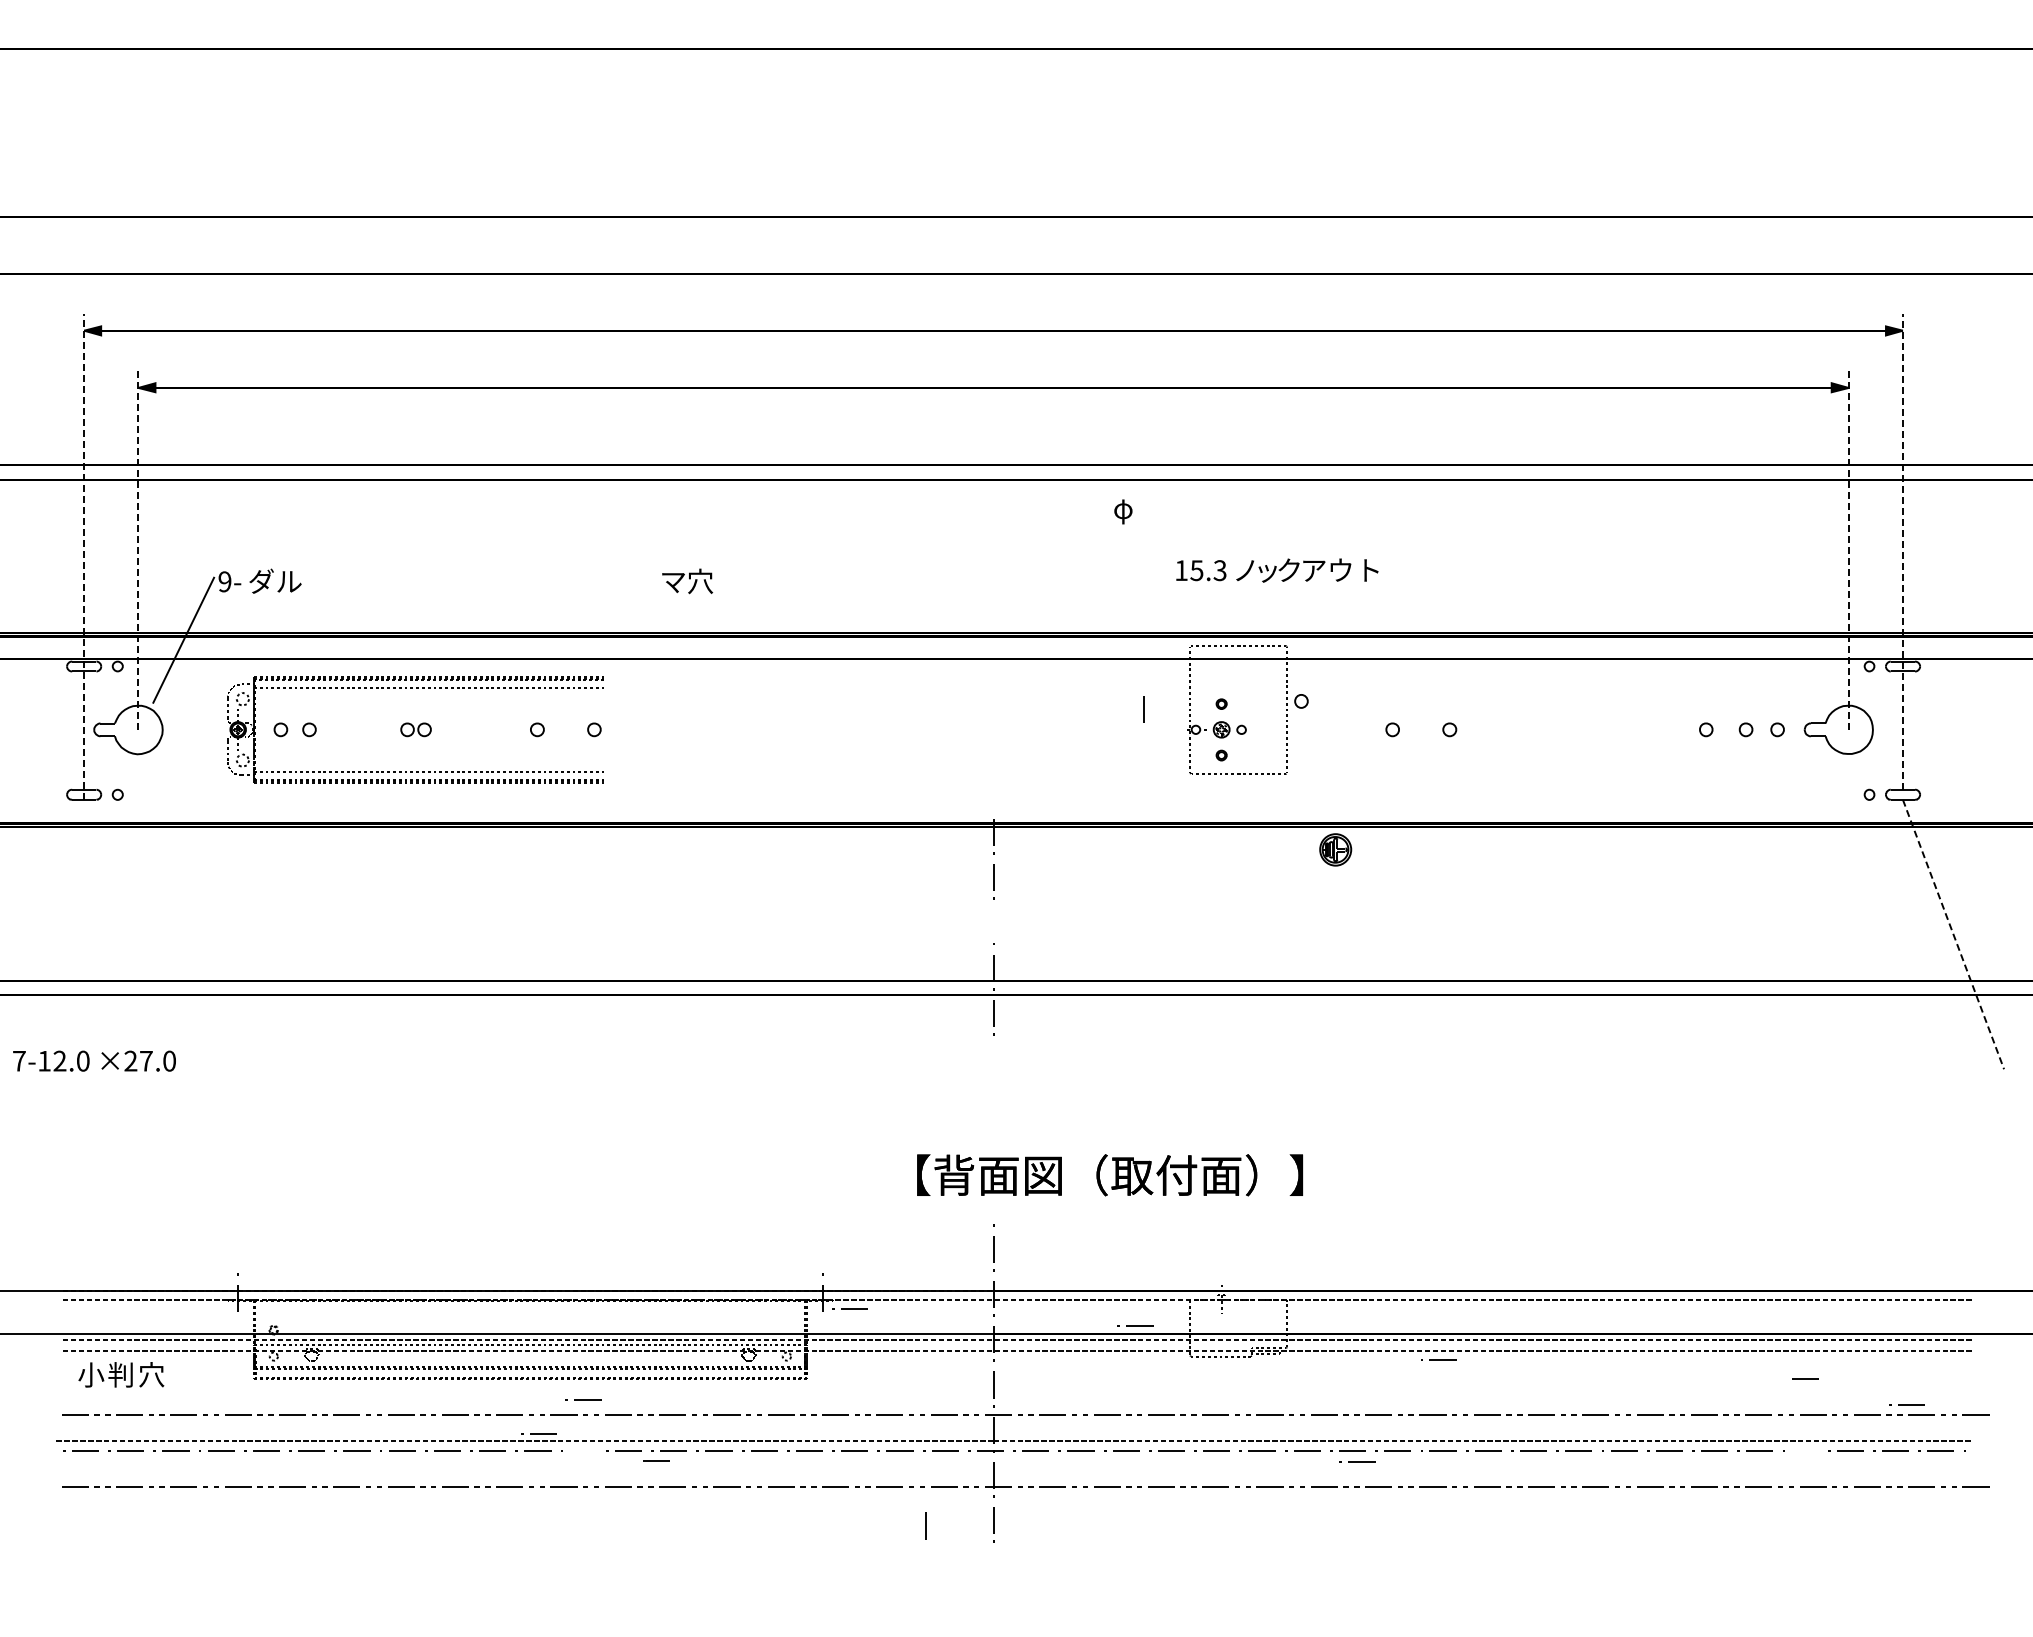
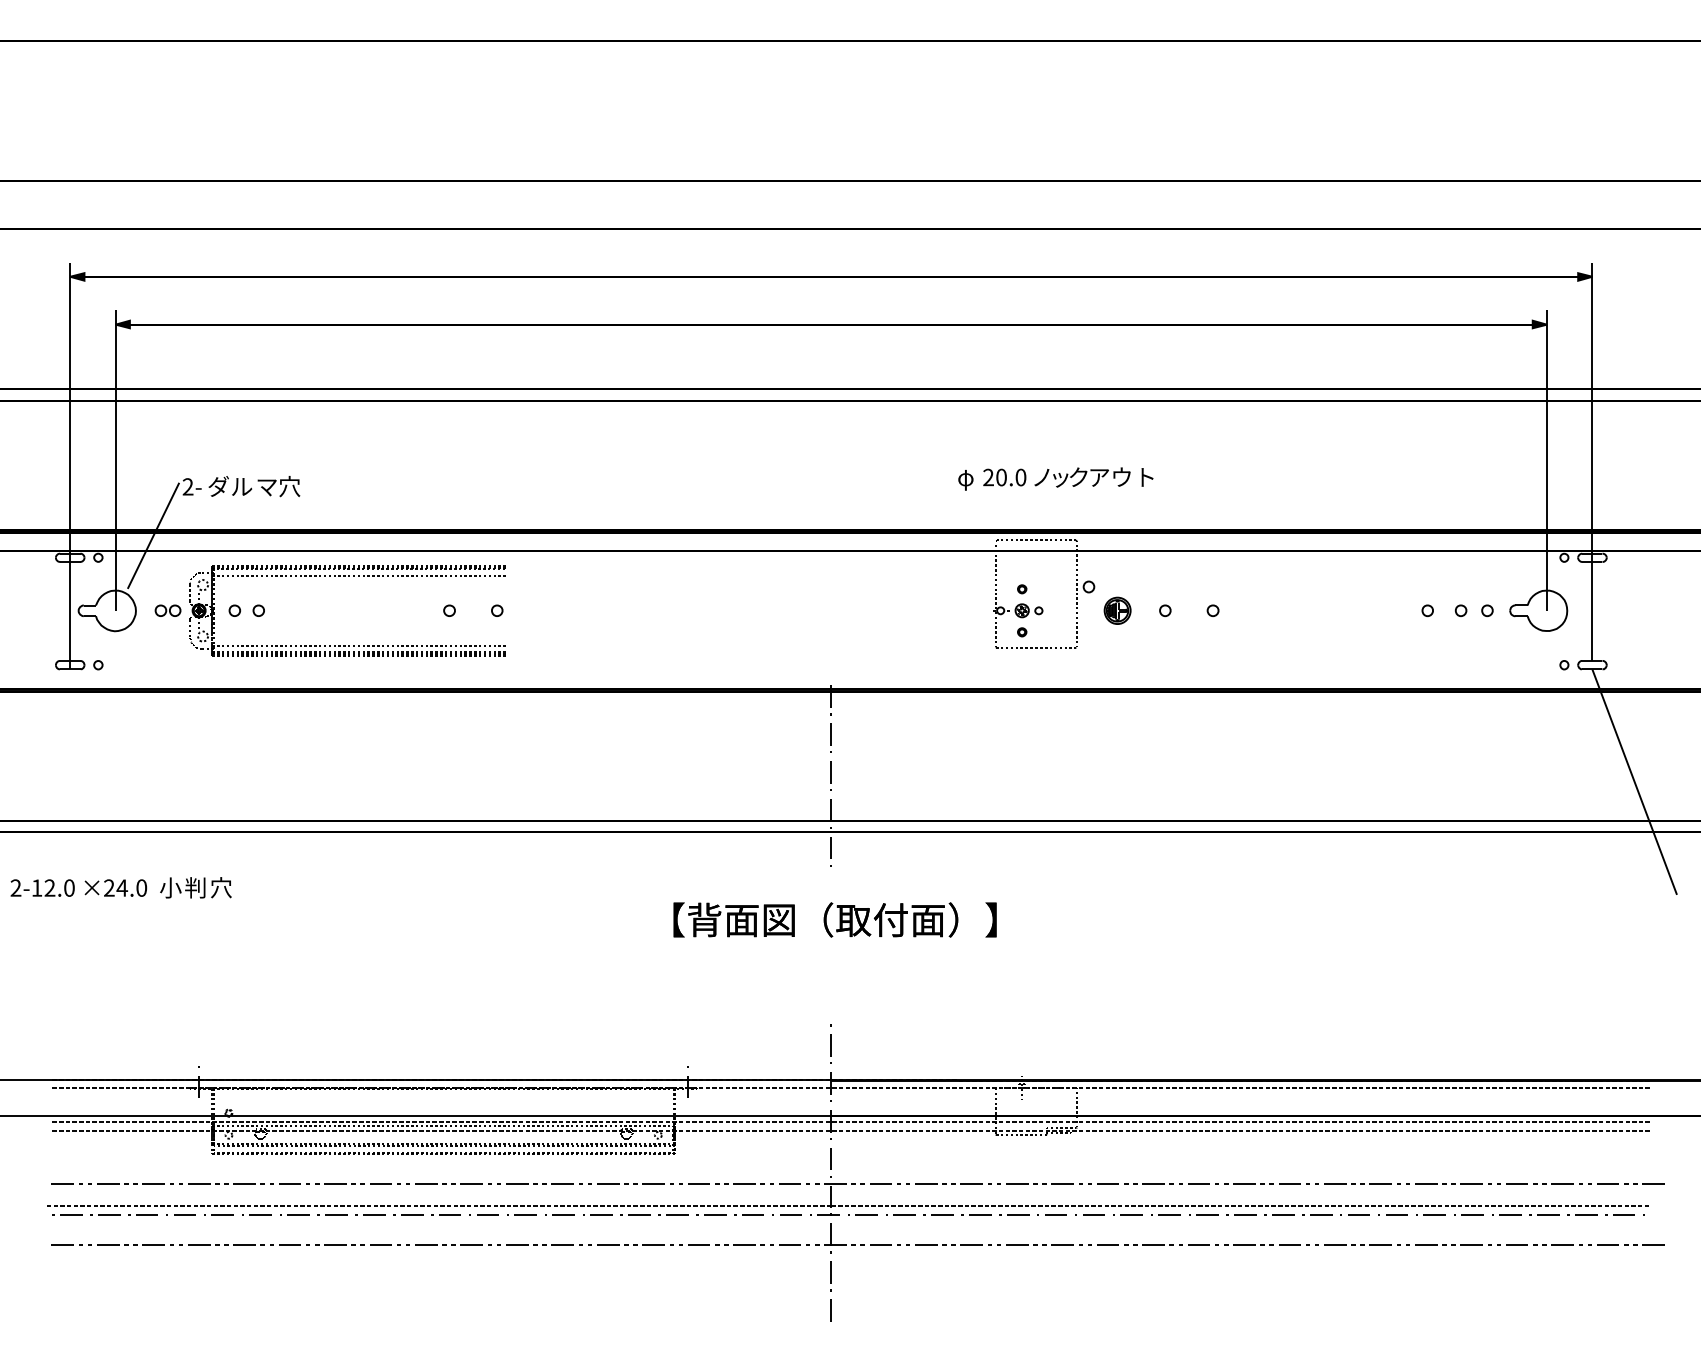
text: (1123, 511) -> (965, 479), moved
line: (138, 550) -> (115, 460), dashed -> solid
line: (1848, 550) -> (1546, 460), dashed -> solid
line: (1902, 551) -> (1591, 461), dashed -> solid
line: (84, 556) -> (70, 465), dashed -> solid
text: (1200, 570) -> (1004, 477), 15.3 -> 20.0
text: (224, 581) -> (187, 486), 9- -> 2-
text: (687, 581) -> (278, 486), moved
line: (1143, 709) -> (831, 772), moved
part: (415, 729) -> (167, 610), moved
part: (1335, 849) -> (1117, 610), moved
line: (1953, 934) -> (1634, 782), dashed -> solid
text: (19, 1060) -> (16, 887), 7-12.0 -> 2-12.0
text: (146, 1061) -> (122, 888), 27.0 -> 24.0
text: (1109, 1175) -> (834, 920), moved
line: (849, 1308) -> (710, 1095), removed
line: (1135, 1325) -> (950, 1109), removed
line: (1438, 1359) -> (1203, 1137), removed
text: (121, 1374) -> (196, 887), moved
line: (1805, 1378) -> (1510, 1213), moved
line: (583, 1399) -> (488, 1171), removed
line: (1906, 1404) -> (1595, 1175), removed
line: (538, 1433) -> (450, 1199), removed
line: (656, 1460) -> (488, 1213), moved
line: (1357, 1461) -> (1135, 1223), removed
line: (925, 1525) -> (831, 1310), moved

